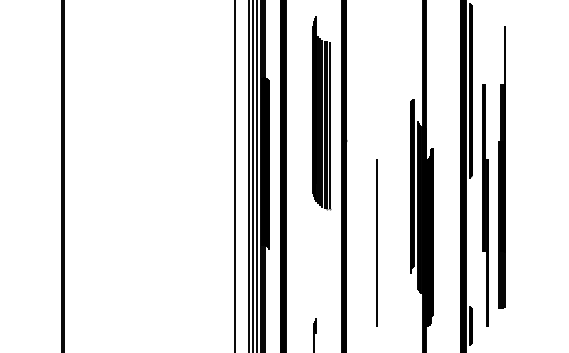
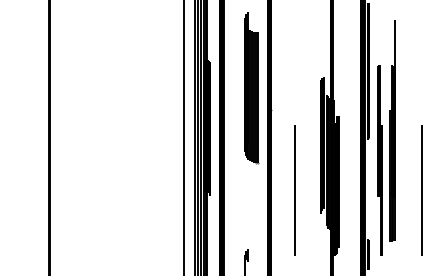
line: (538, 243) -> (421, 190), added

